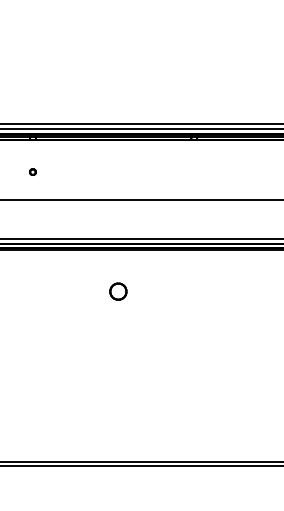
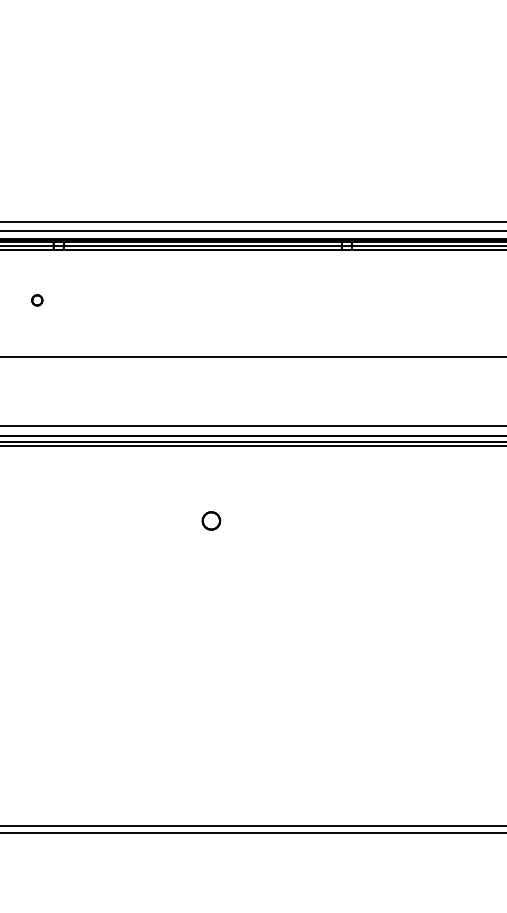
part: (32, 171) -> (36, 299), moved
part: (118, 291) -> (211, 520), size x0.6

